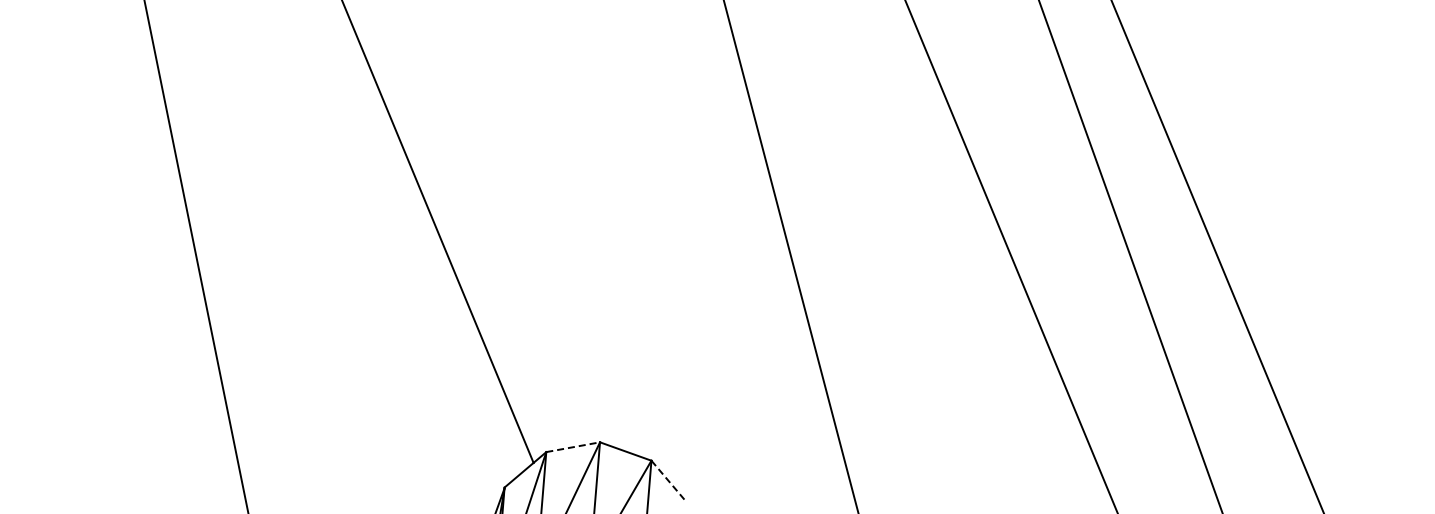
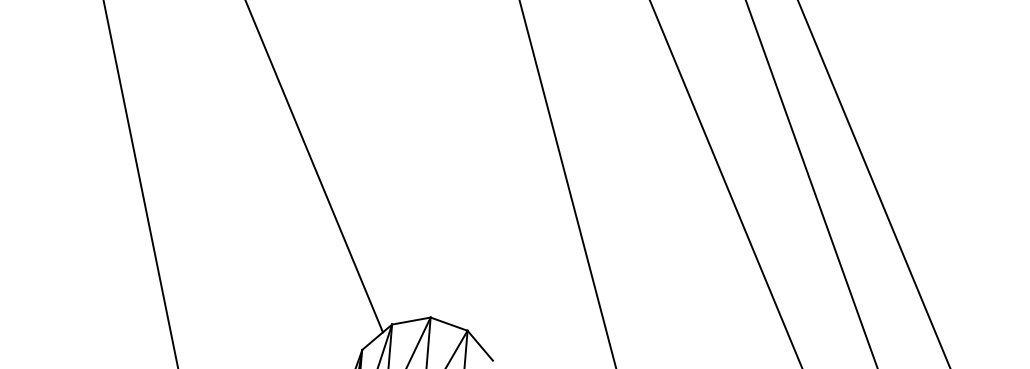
line: (573, 447) -> (411, 321), dashed -> solid
line: (669, 481) -> (480, 345), dashed -> solid

